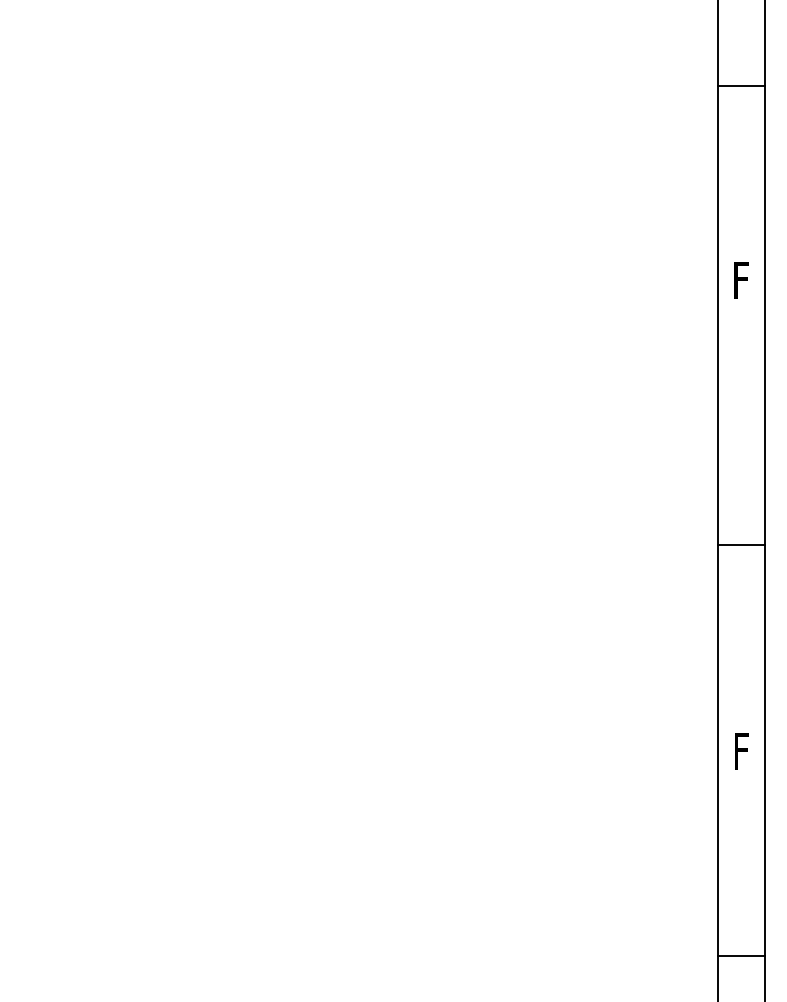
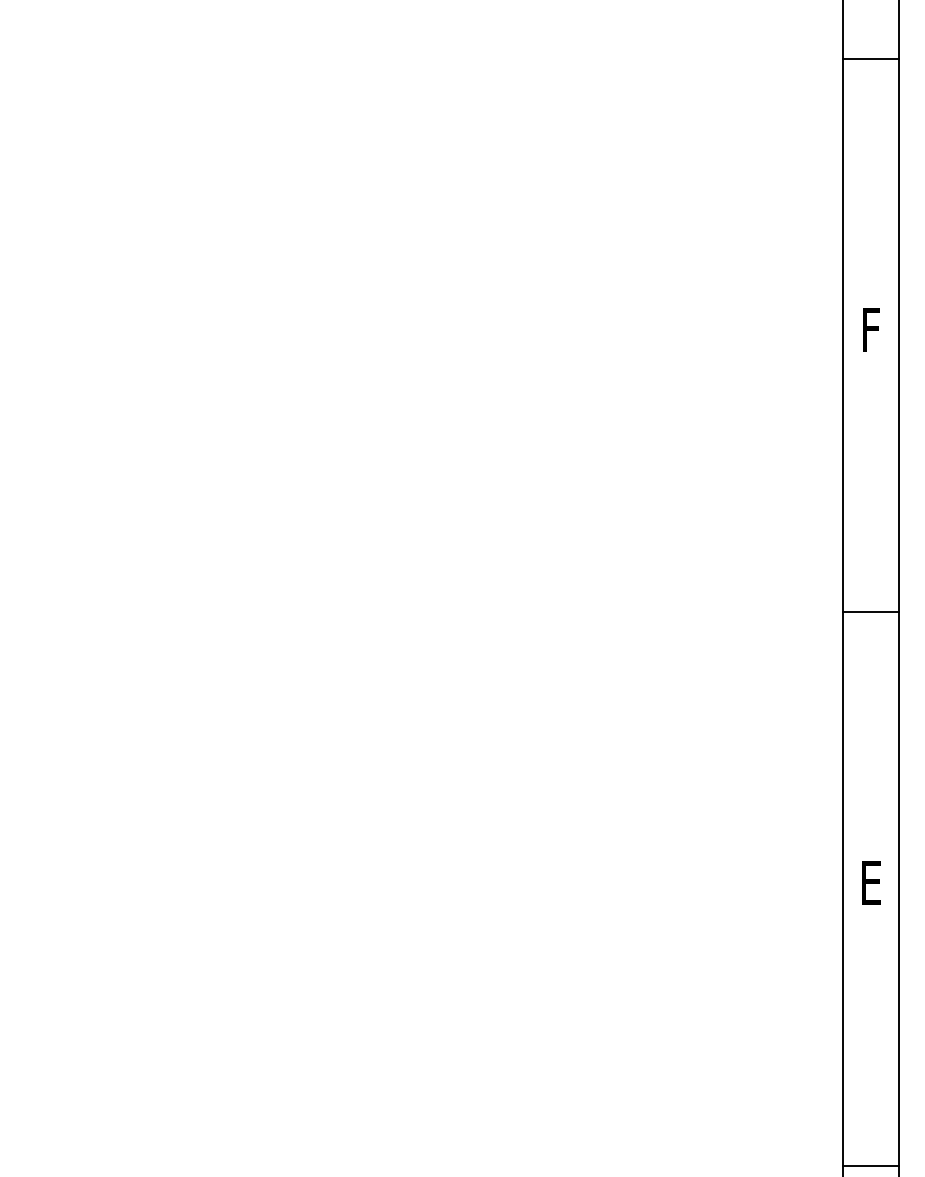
line: (740, 85) -> (870, 59), moved
line: (740, 545) -> (870, 612), moved
text: (741, 751) -> (871, 882), F -> E
line: (740, 956) -> (870, 1166), moved

